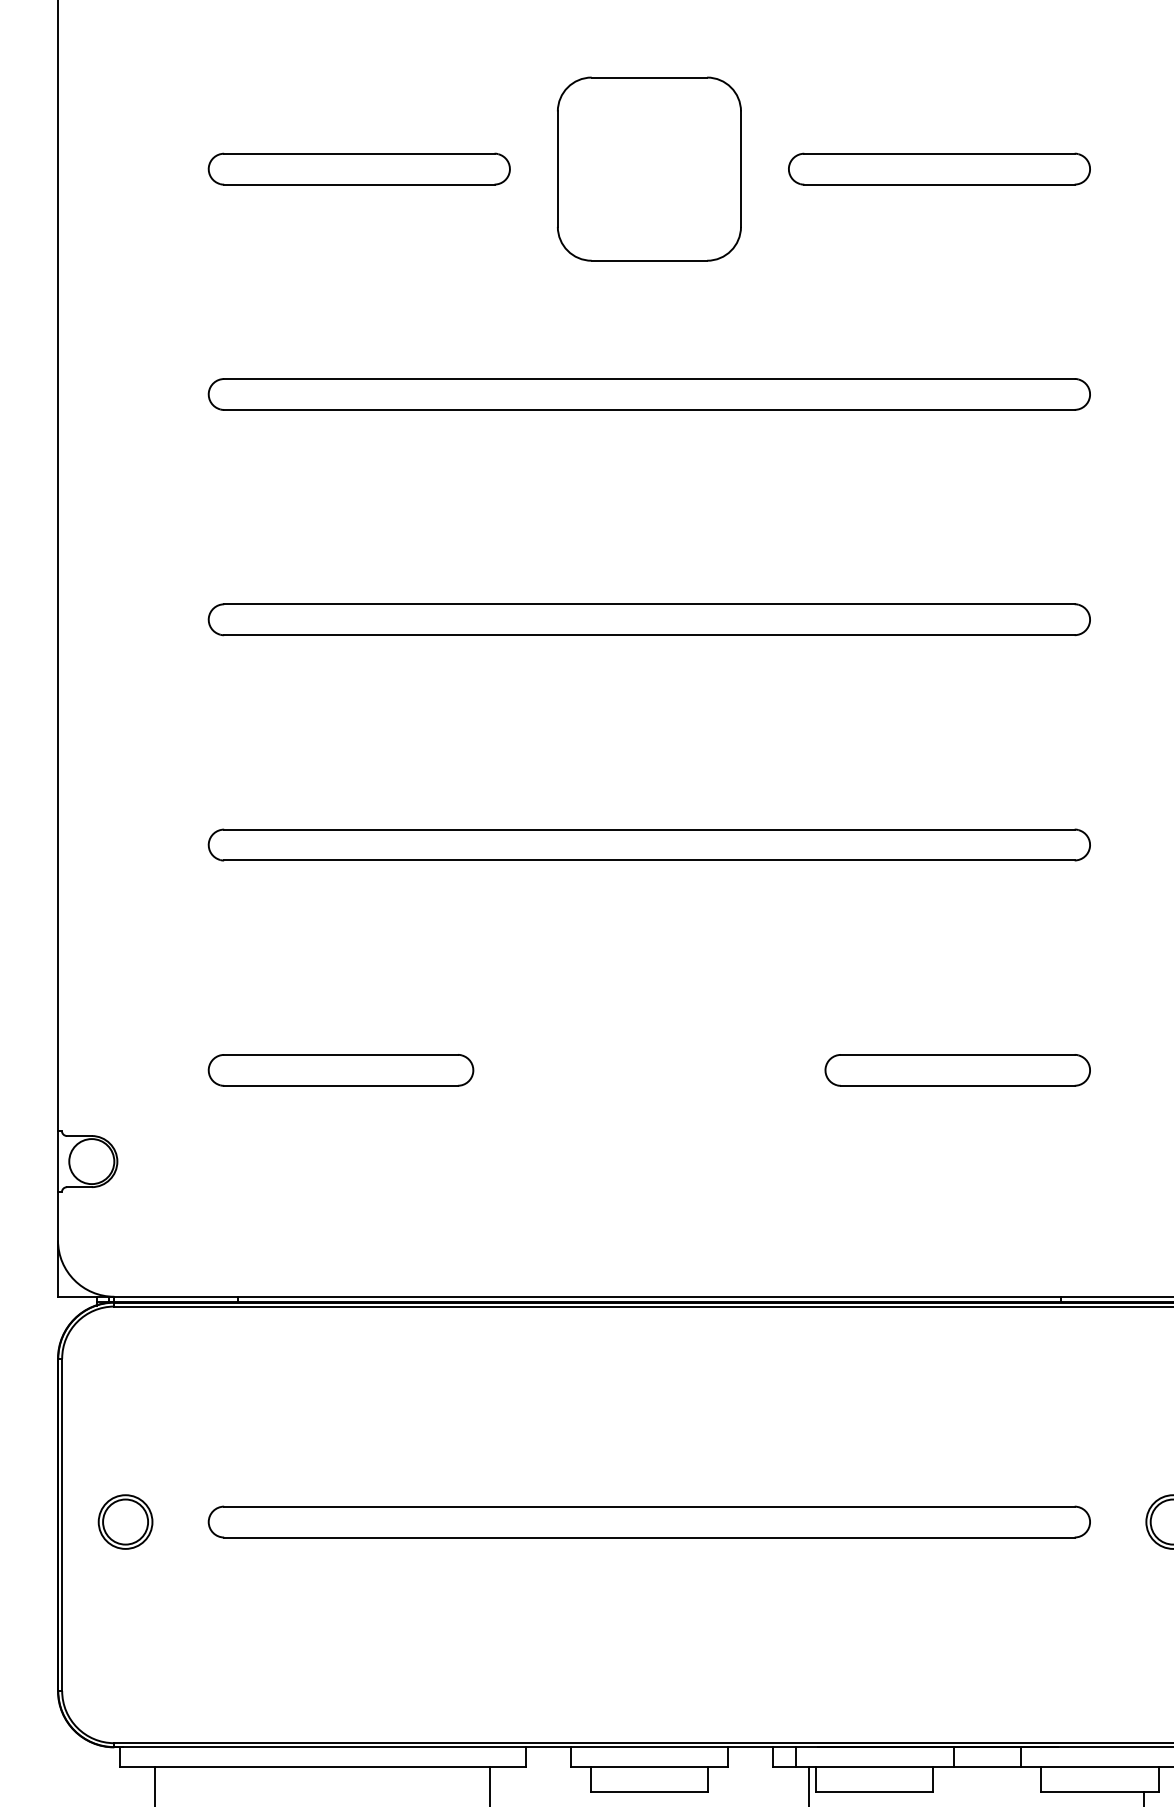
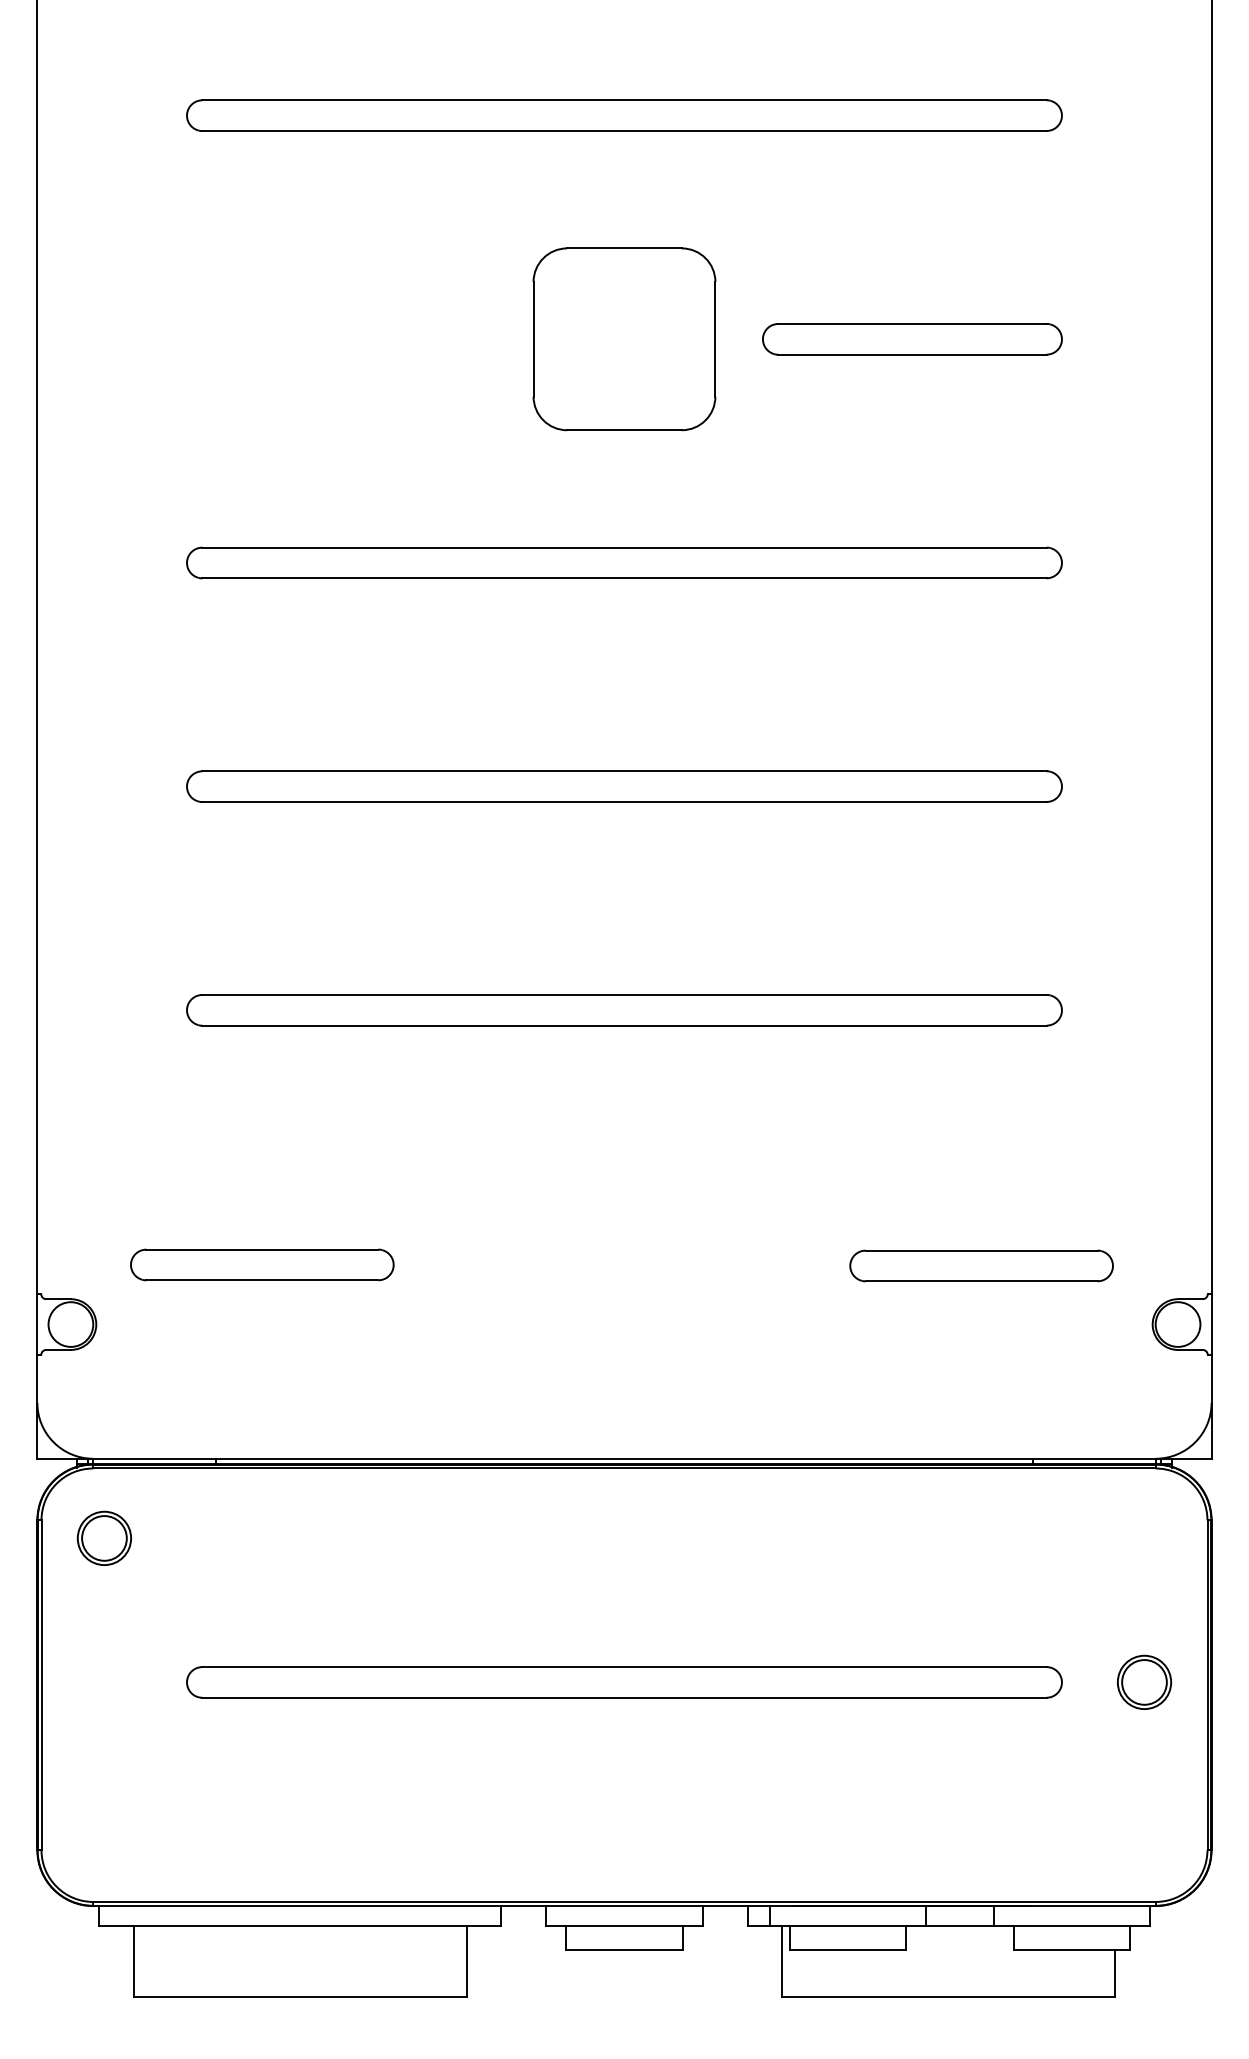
part: (359, 169) -> (336, 339), removed
part: (341, 1069) -> (262, 1264), moved
part: (957, 1069) -> (981, 1265), moved
part: (124, 1521) -> (103, 1537), moved

